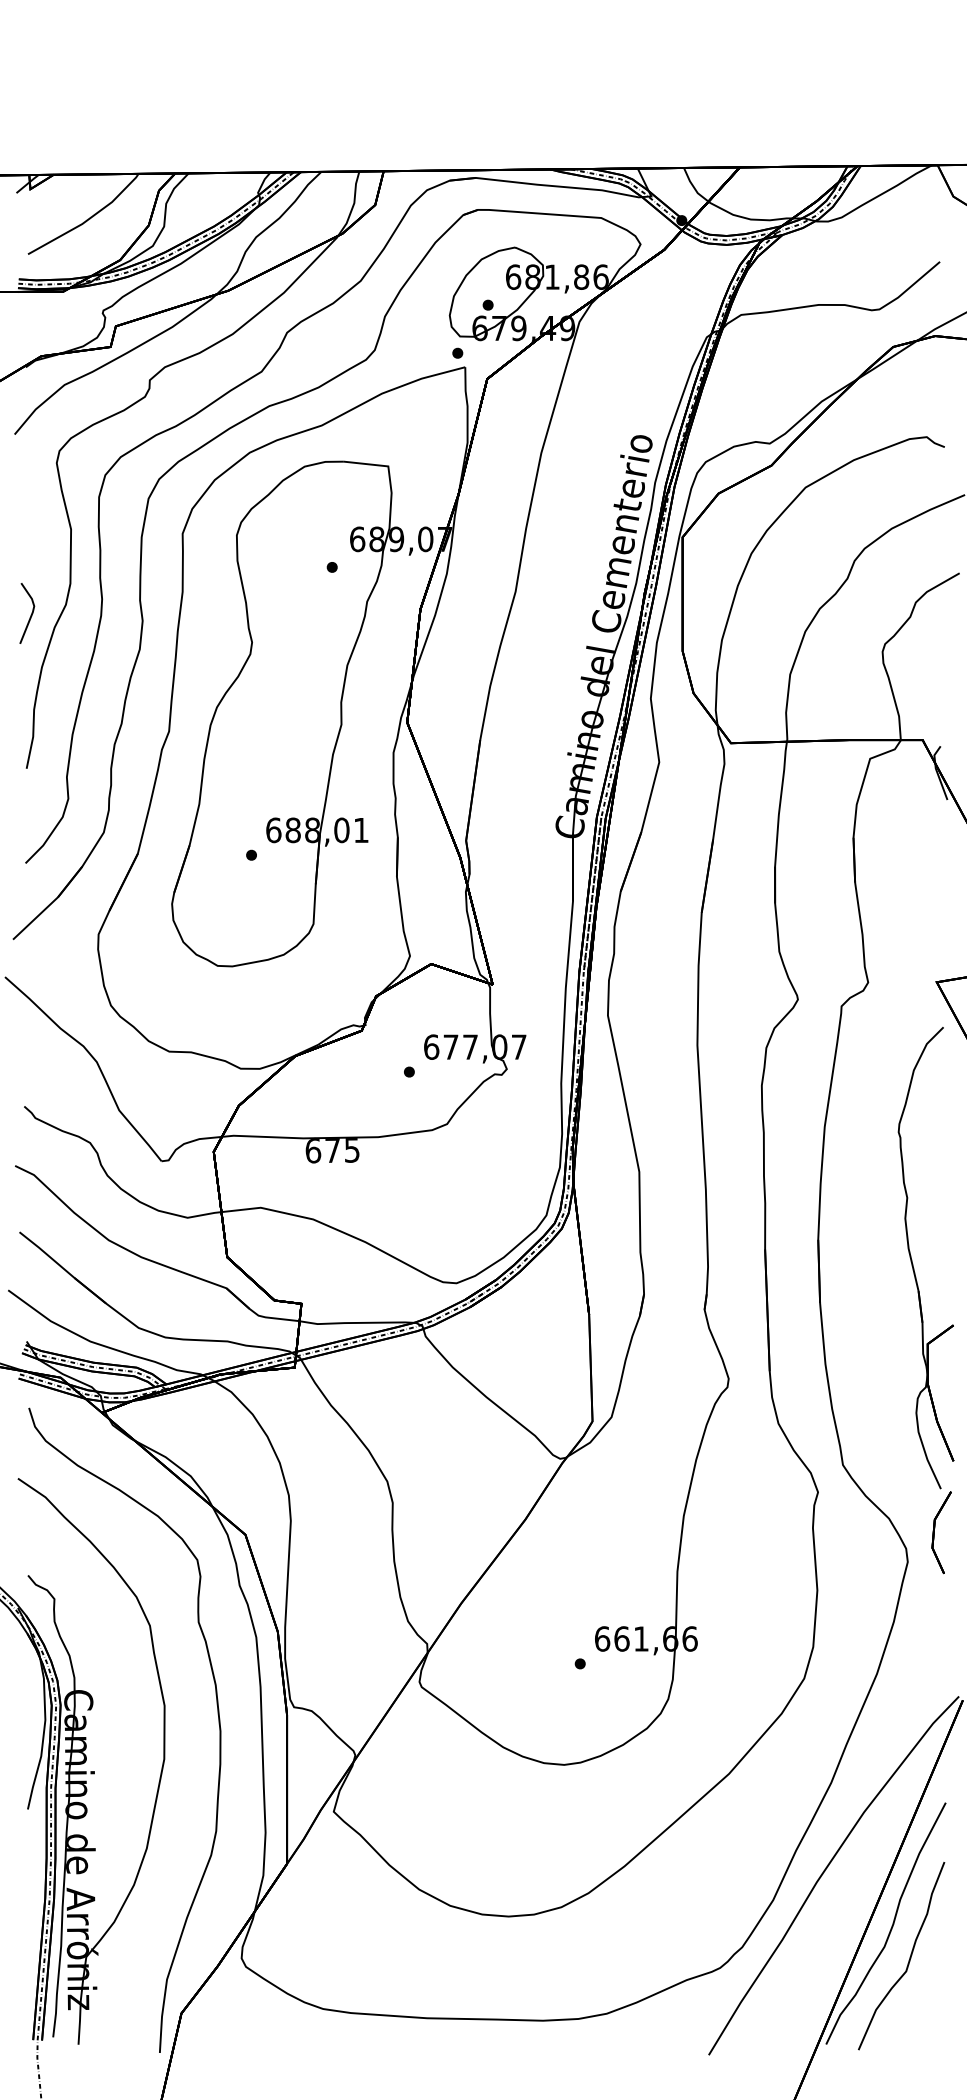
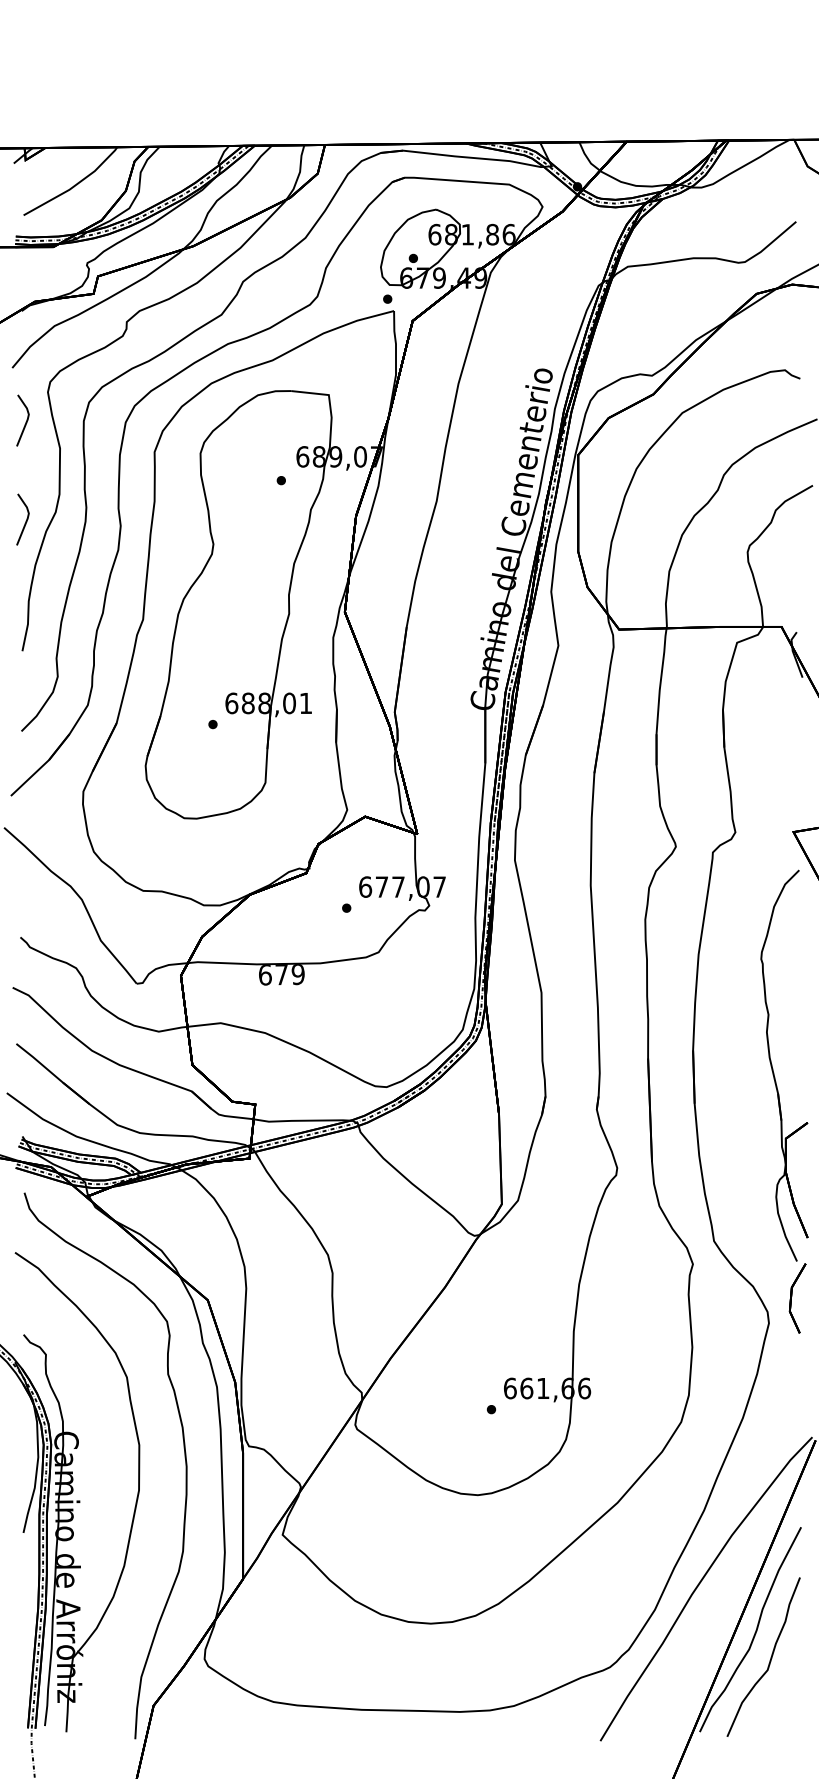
line: (30, 498) -> (25, 422), added
text: (351, 1150) -> (297, 974), 675 -> 679

